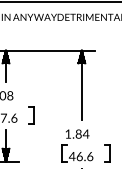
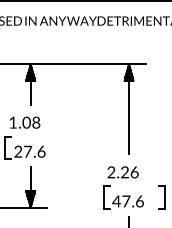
part: (31, 114) -> (63, 147), removed
text: (76, 134) -> (122, 172), 1.84 -> 2.26
text: (79, 156) -> (126, 201), 46.6 -> 47.6

